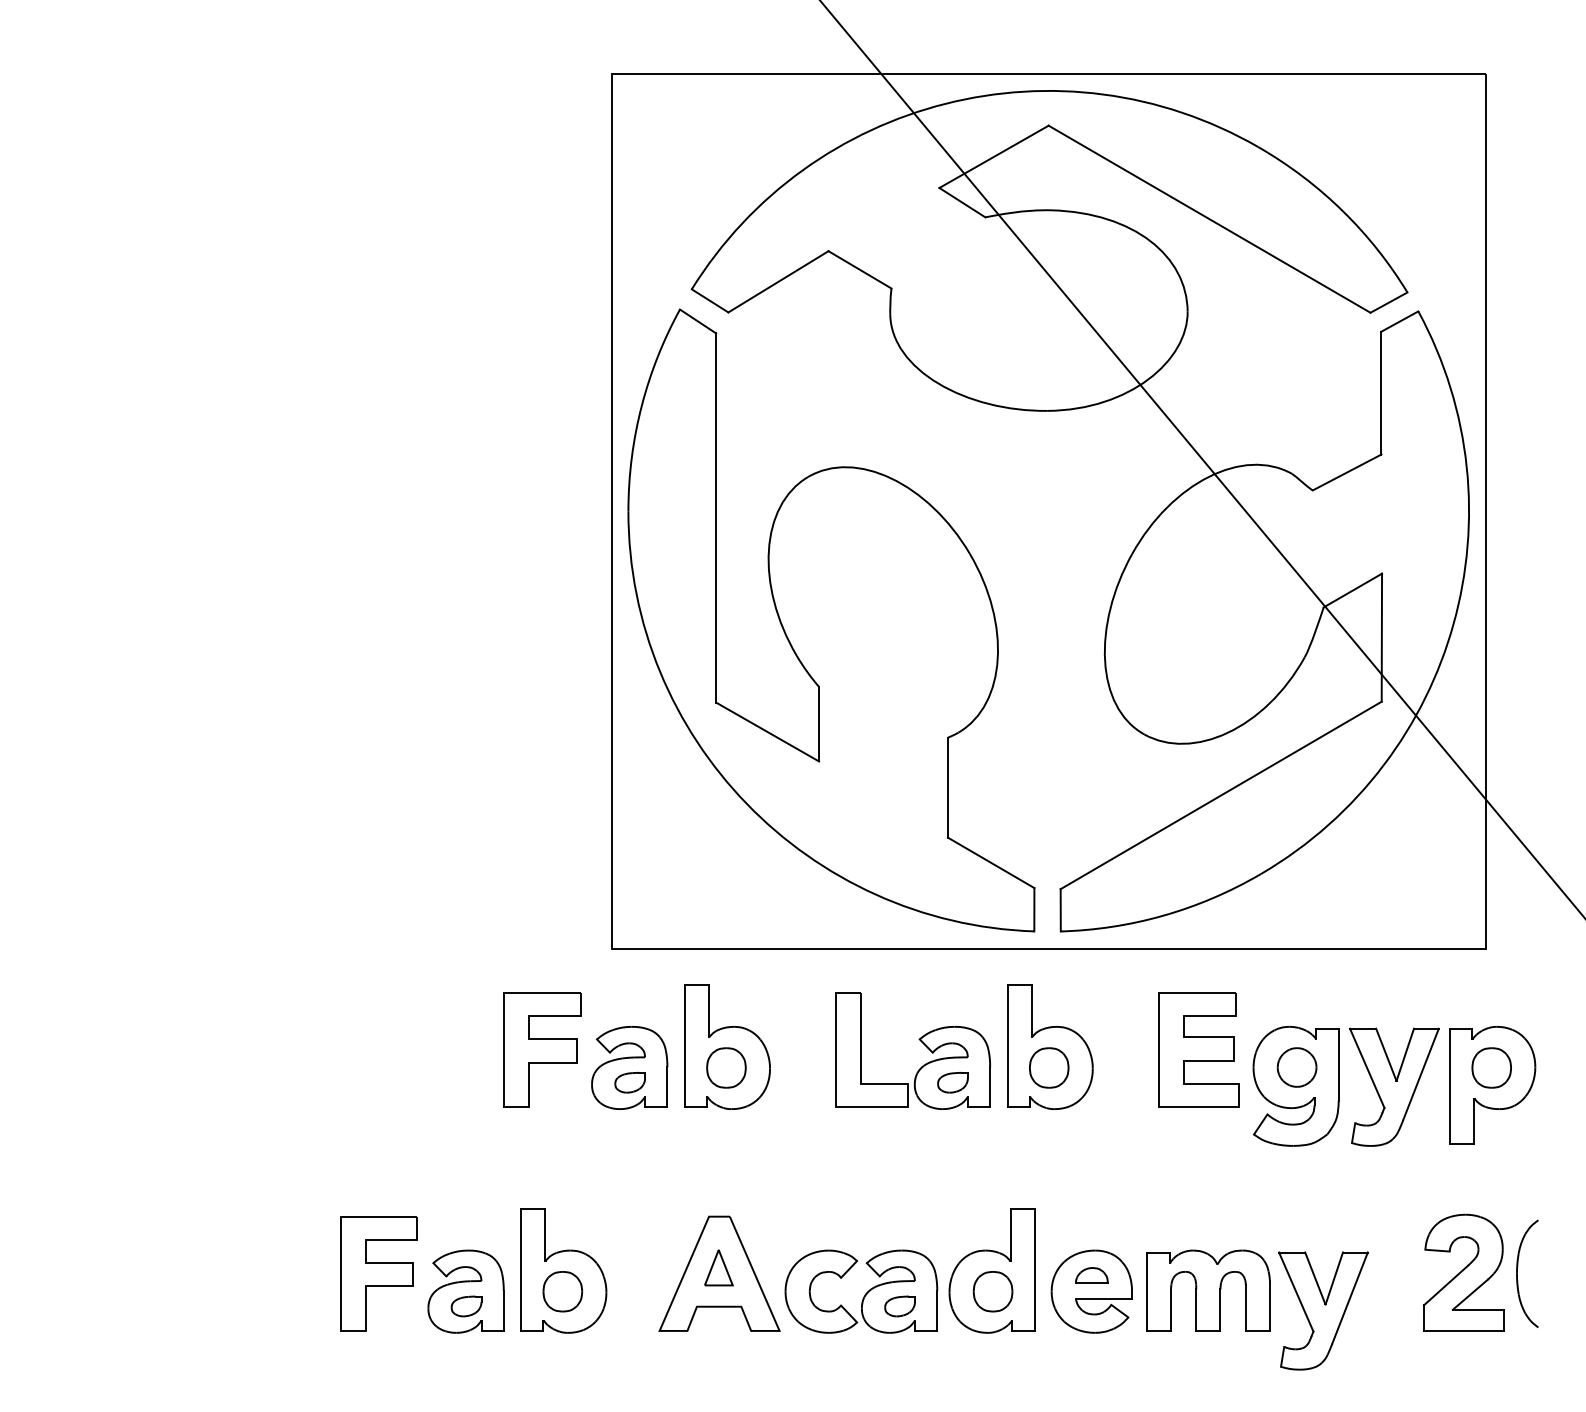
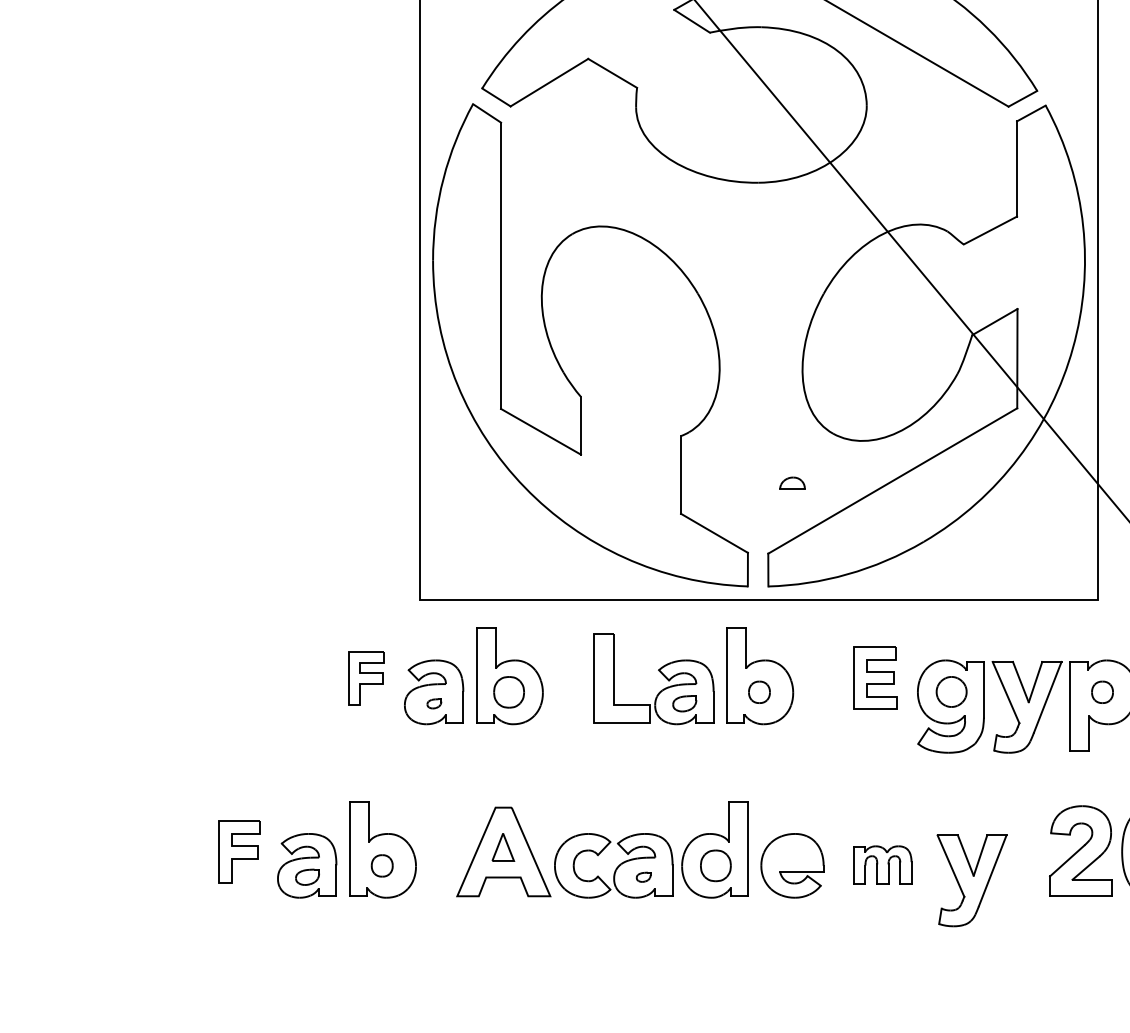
part: (542, 1049) -> (366, 678), size x0.6
part: (1198, 1049) -> (875, 678), size x0.7
part: (1049, 1067) -> (759, 691), size x0.7
part: (1491, 1067) -> (1102, 691), size x0.7
part: (629, 1082) -> (433, 703), size x0.6
part: (378, 1273) -> (239, 851), size x0.7
part: (1091, 1275) -> (792, 483), moved
part: (1208, 1290) -> (882, 864), size x0.6
part: (562, 1291) -> (381, 865), size x0.7
part: (899, 1306) -> (643, 877), size x0.6

